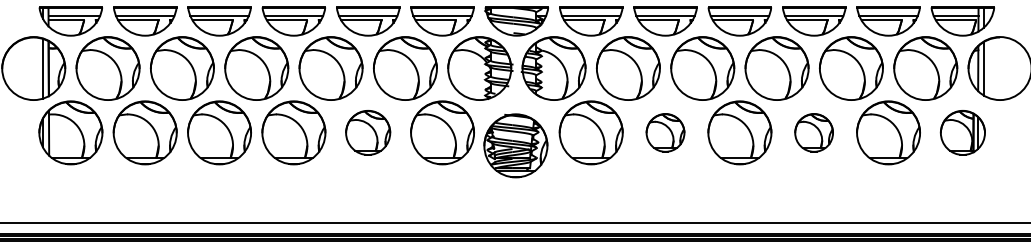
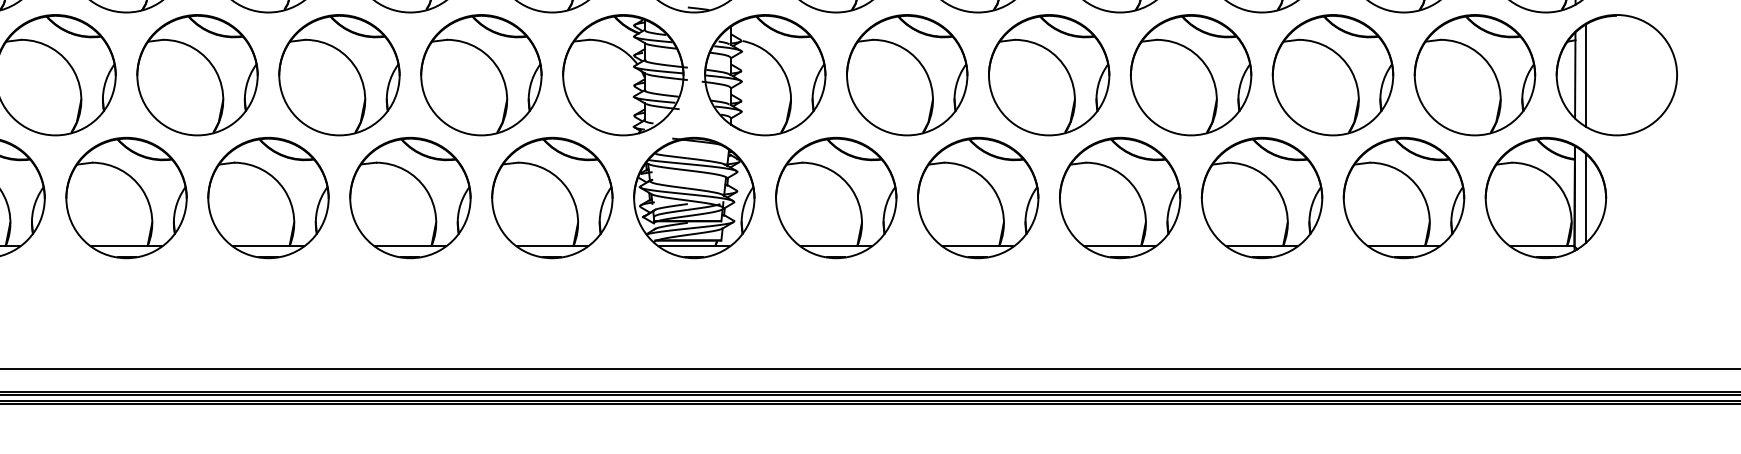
part: (367, 132) -> (409, 197), size x1.43
part: (665, 132) -> (978, 197), size x1.67
part: (813, 132) -> (1260, 197), size x1.67
part: (962, 132) -> (1545, 197), size x1.43
part: (515, 145) -> (693, 197), moved

